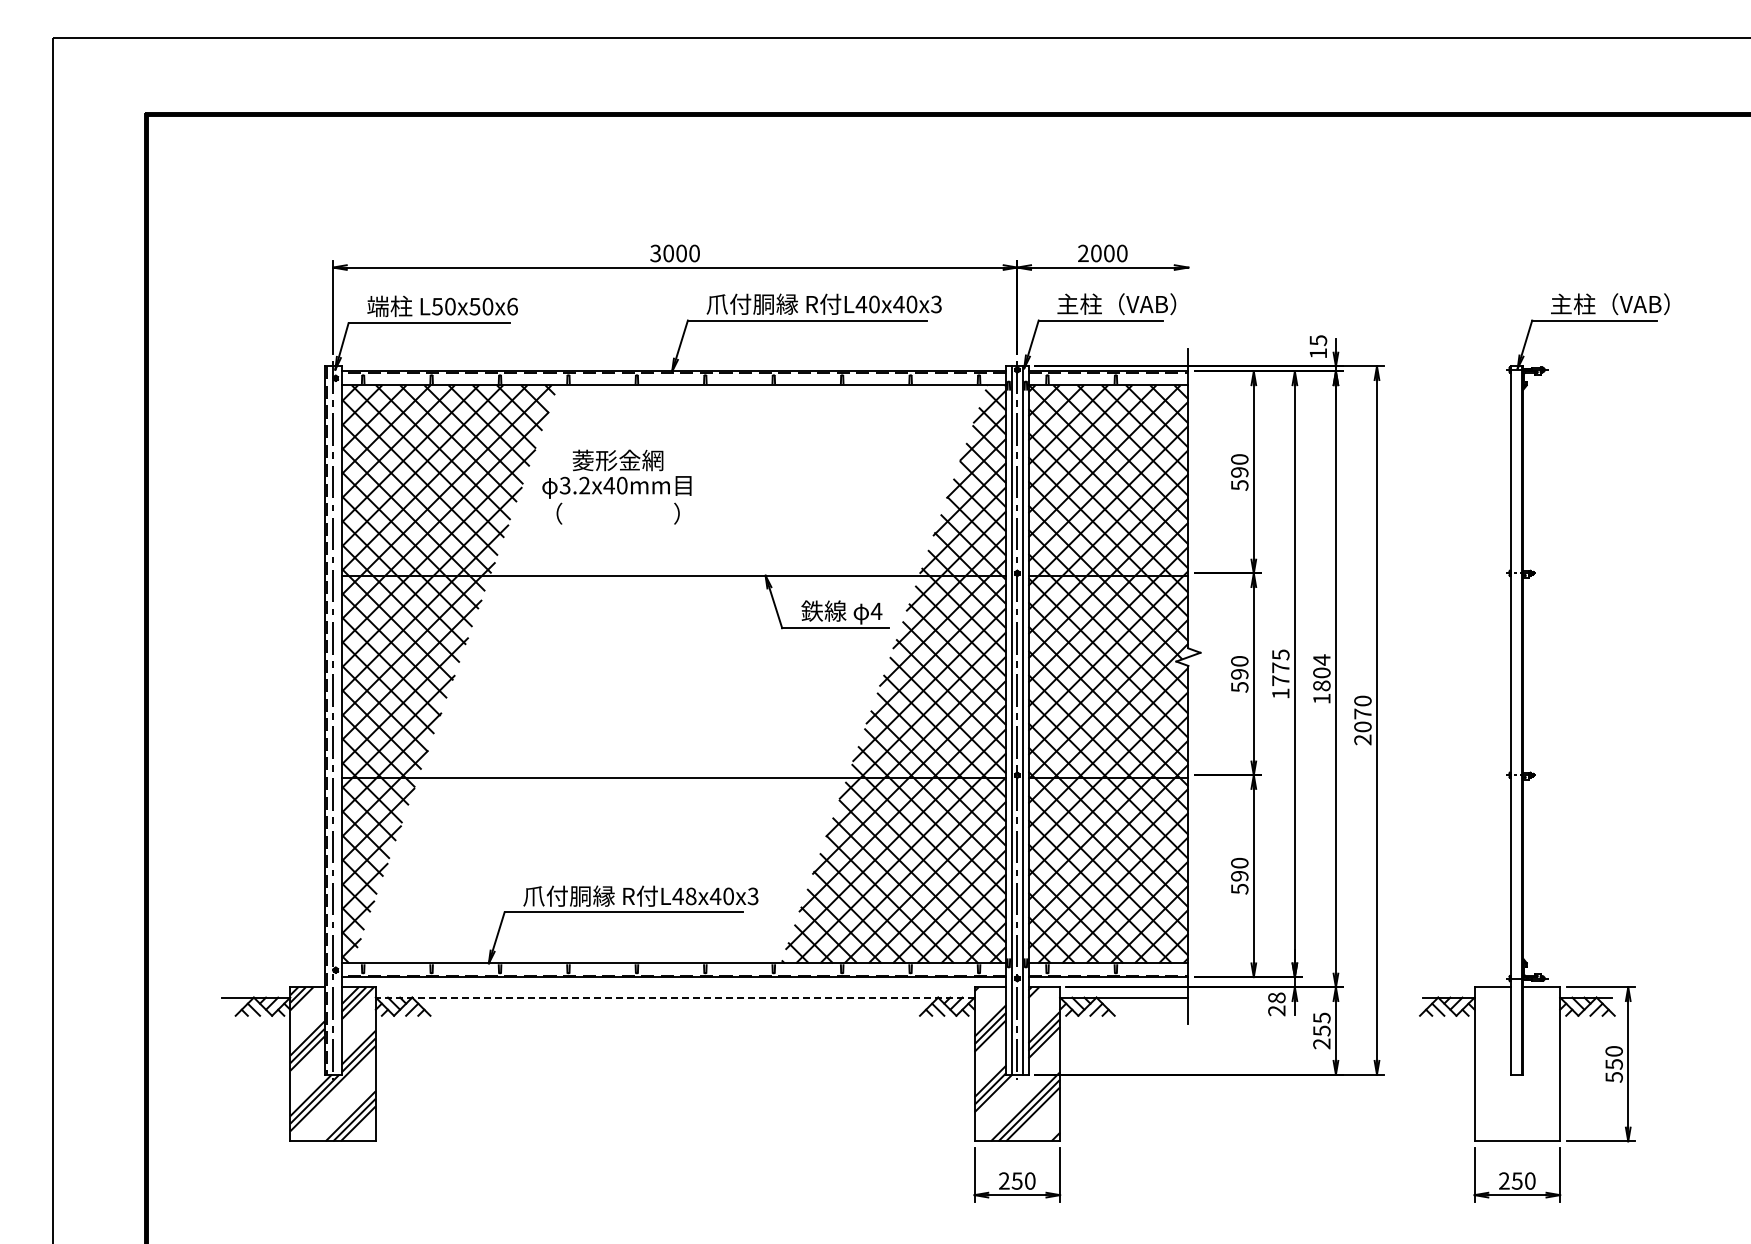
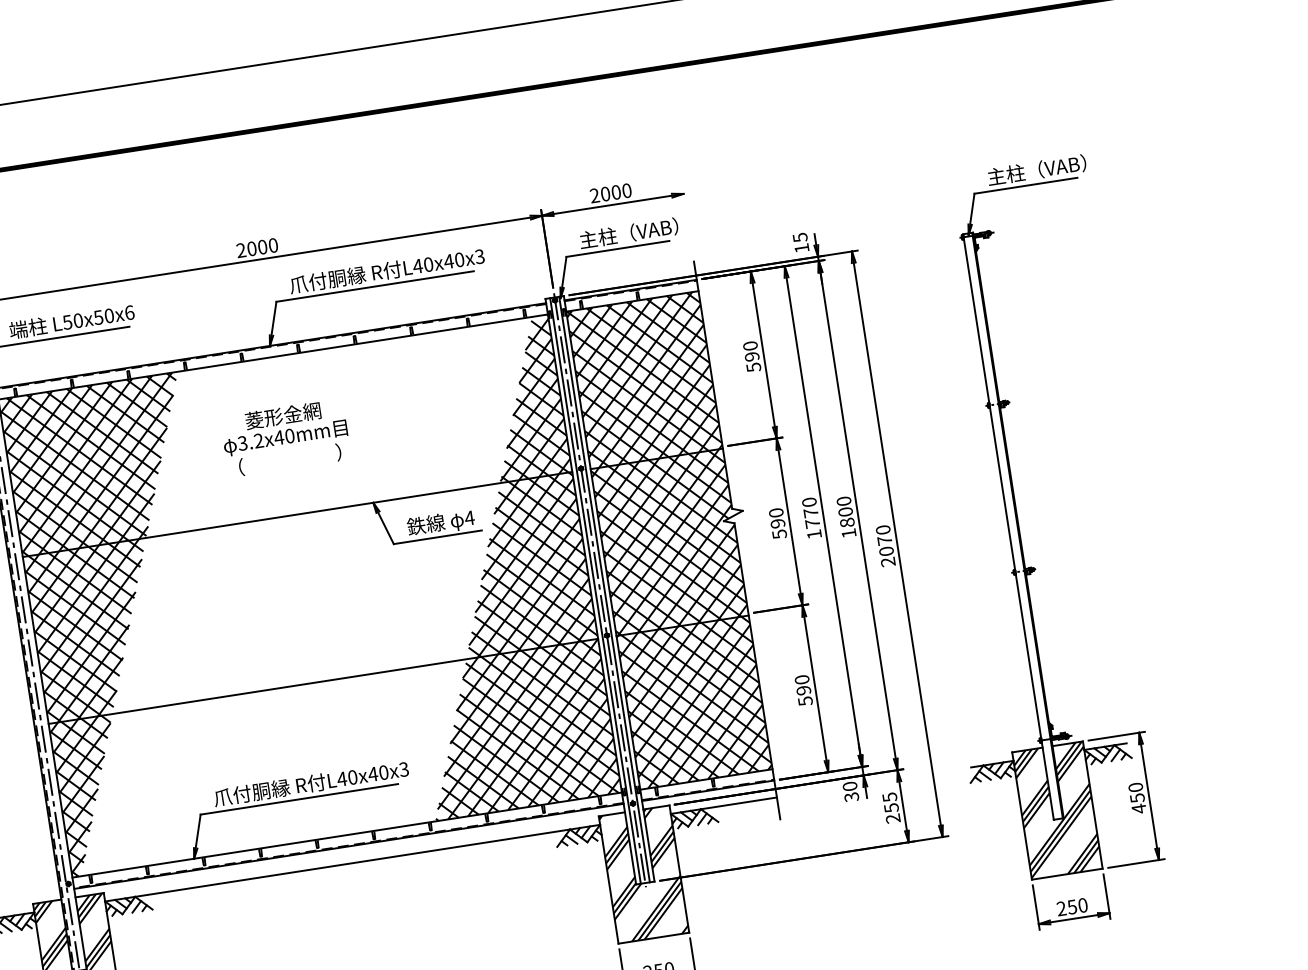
text: (655, 253) -> (241, 250), 3000 -> 2000
text: (616, 486) -> (285, 437), moved
text: (1280, 654) -> (809, 502), 1775 -> 1770
text: (1321, 659) -> (843, 500), 1804 -> 1800
text: (690, 896) -> (352, 777), L48x40x3 -> L40x40x3
line: (674, 997) -> (352, 863), dashed -> solid
text: (1276, 1004) -> (850, 791), 28 -> 30
hatch: (1517, 1064) -> (1057, 810), added
text: (1613, 1077) -> (1138, 809), 550 -> 450

